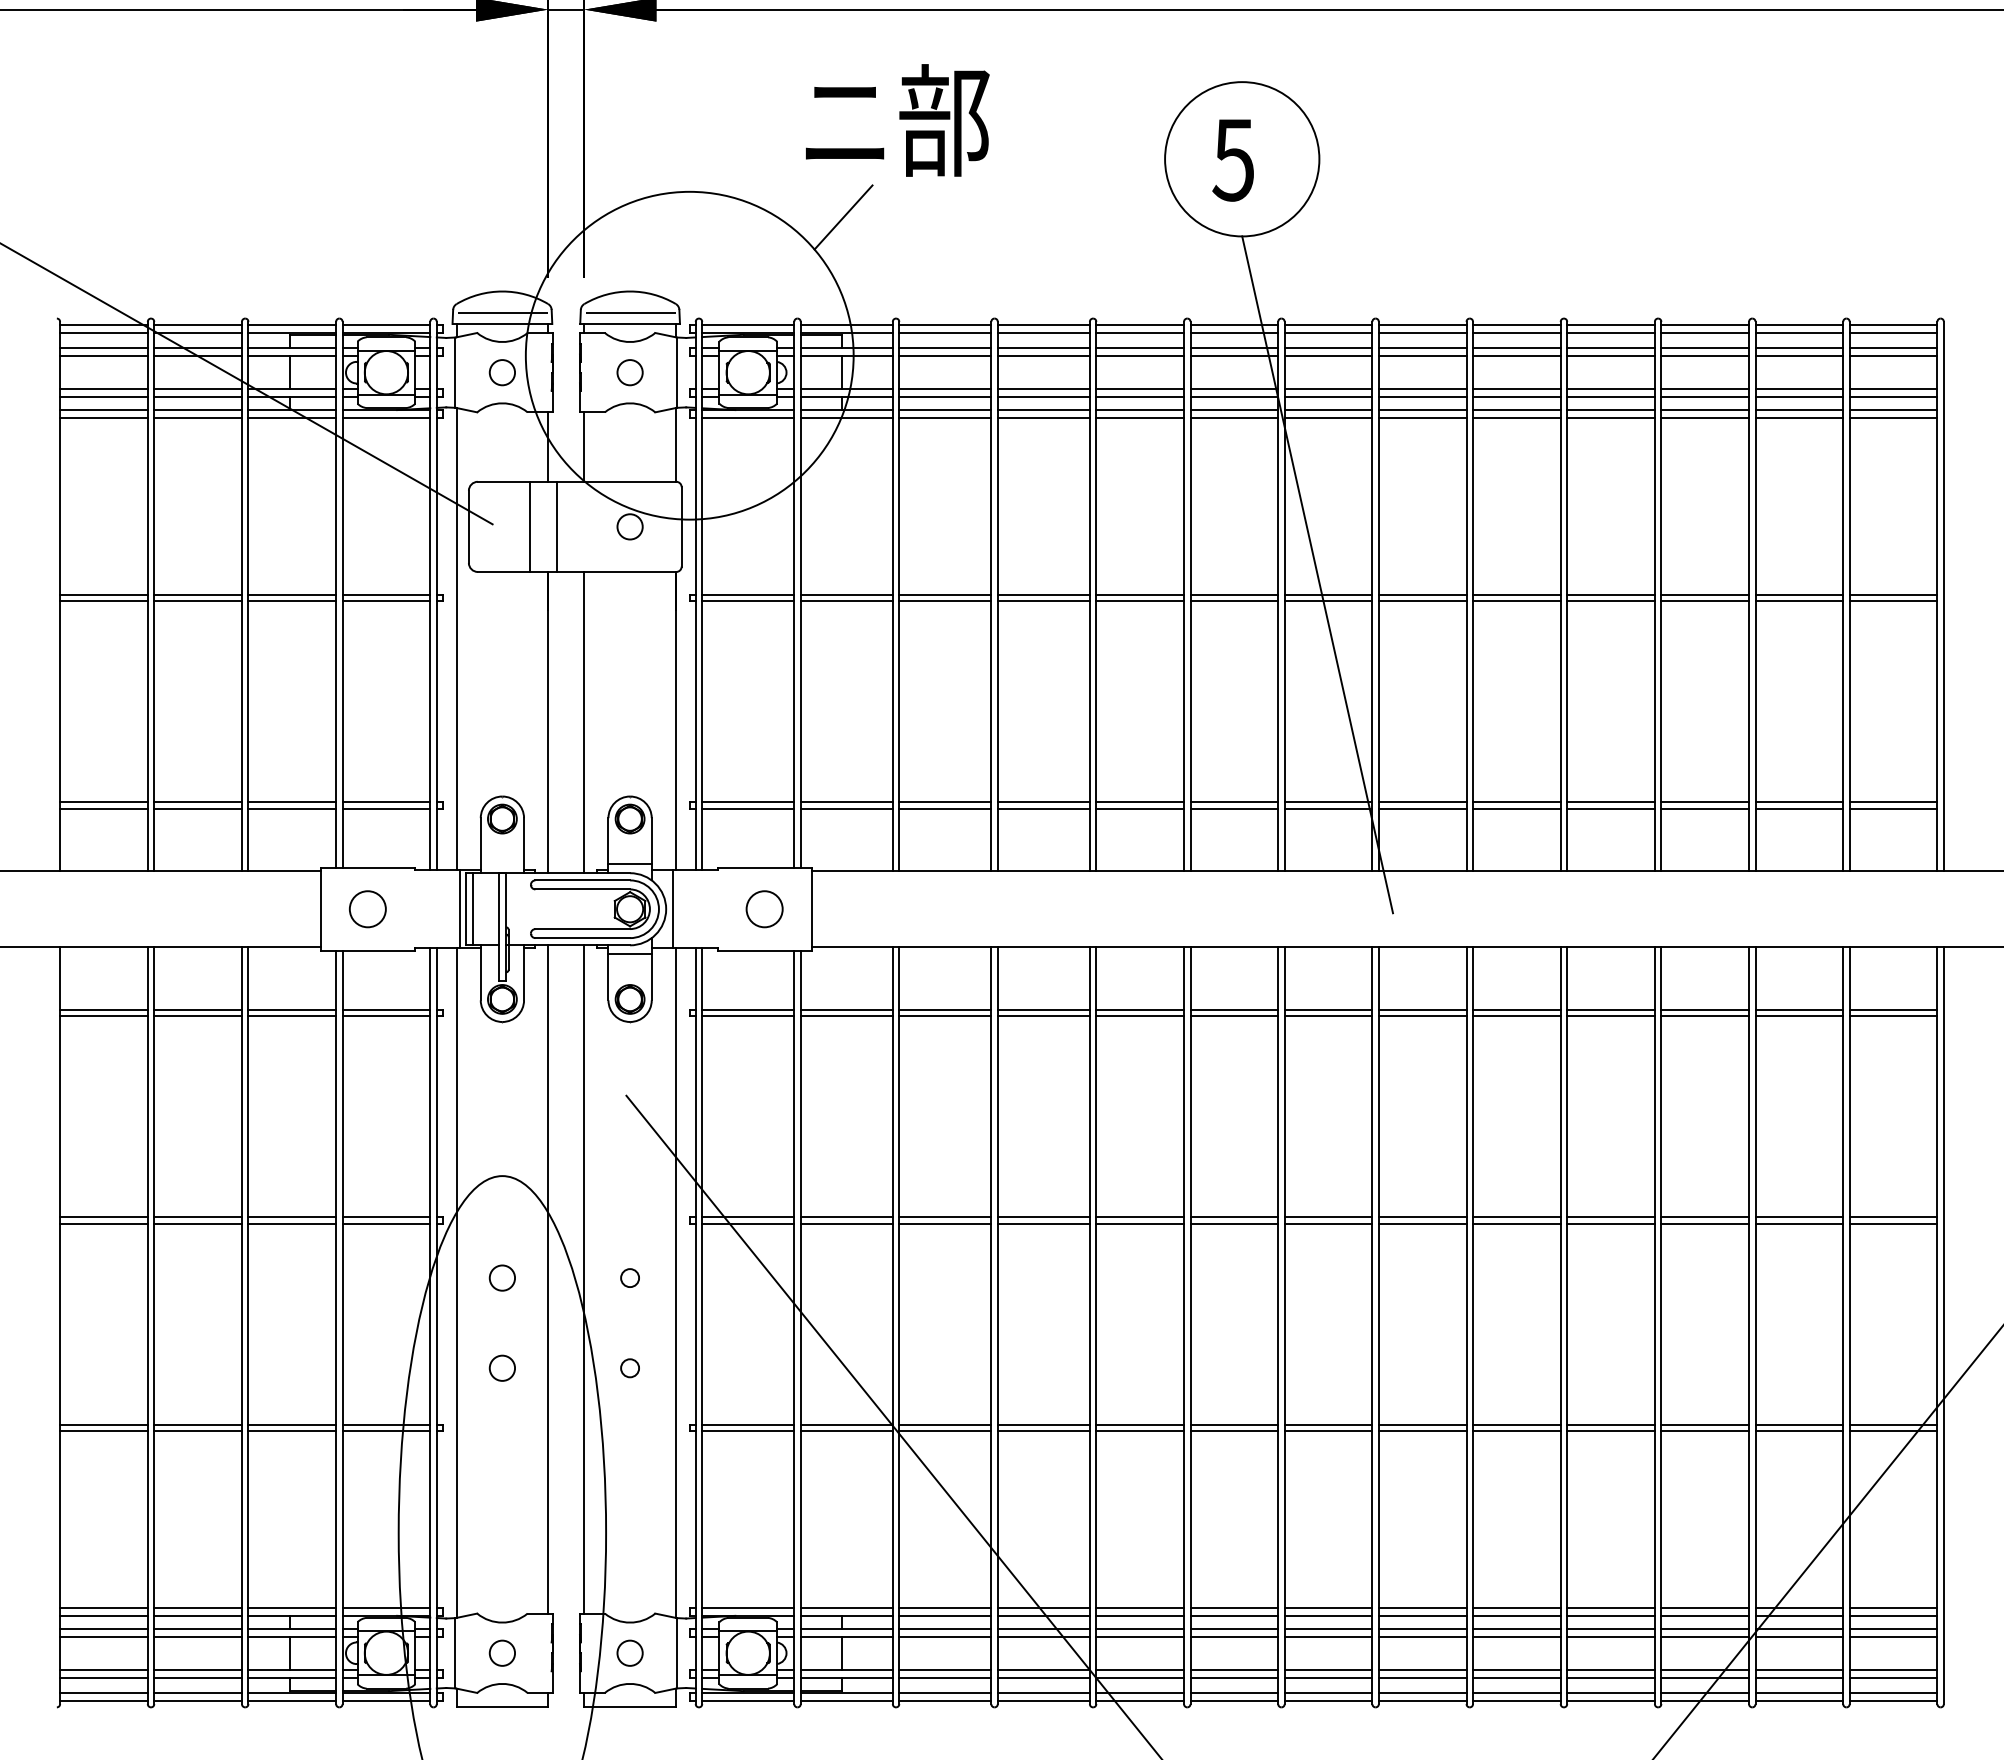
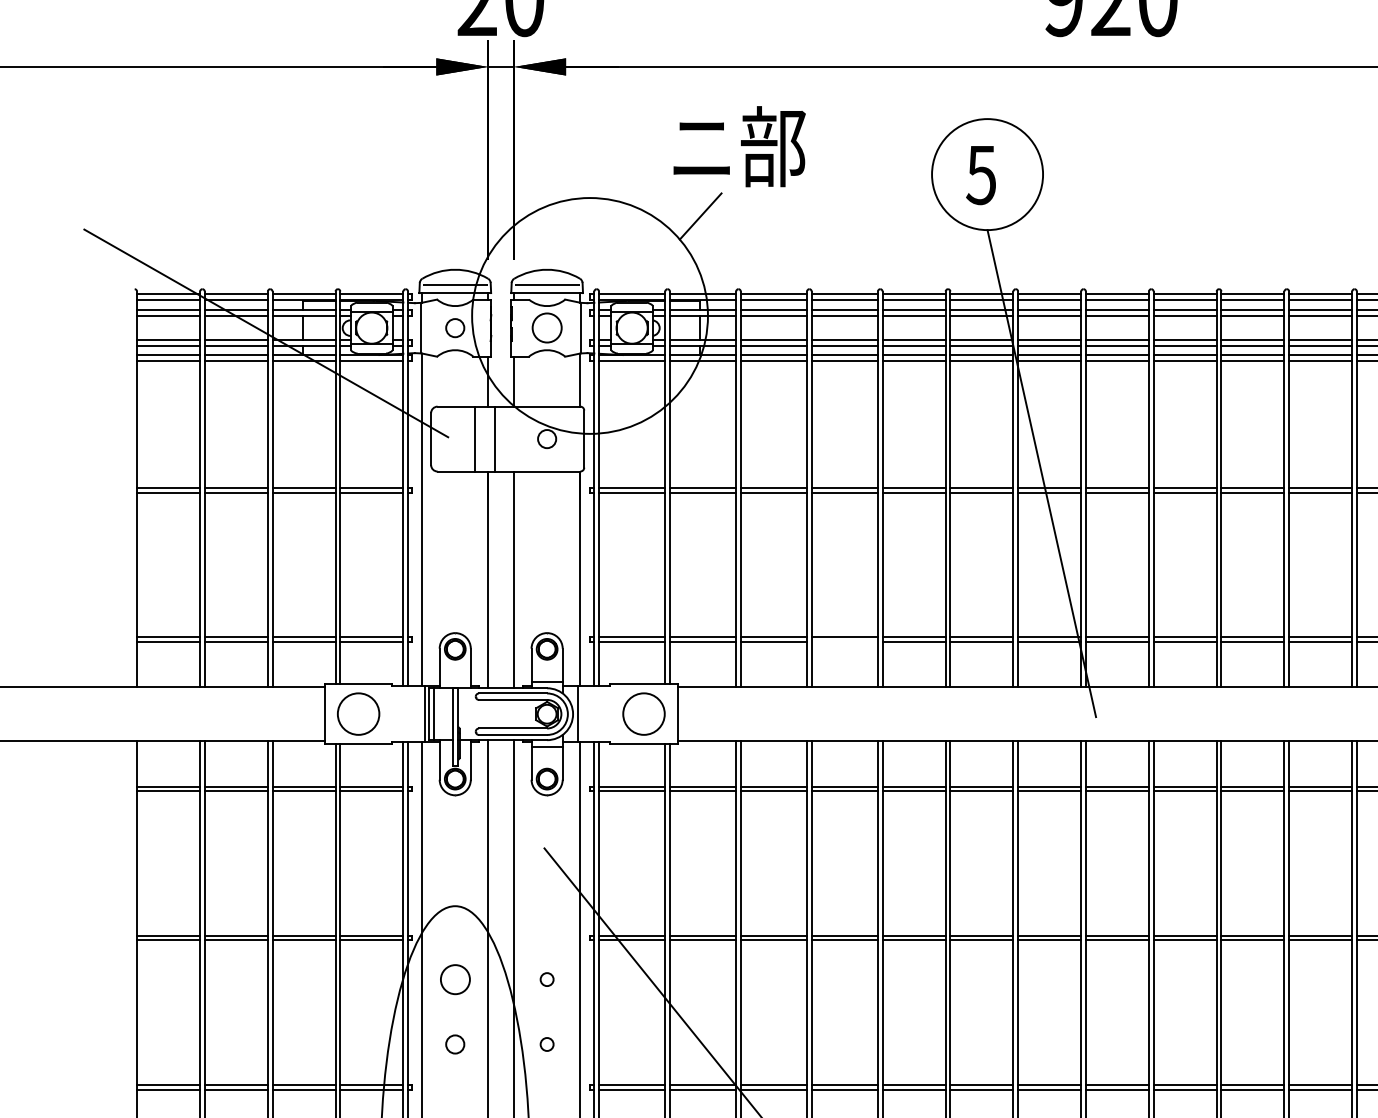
circle: (629, 372) -> (546, 328), size x1.6
line: (1043, 808) -> (844, 641), removed
circle: (367, 909) -> (358, 714), size x1.6
circle: (764, 909) -> (643, 714), size x1.6
circle: (501, 1277) -> (454, 979), size x1.6

